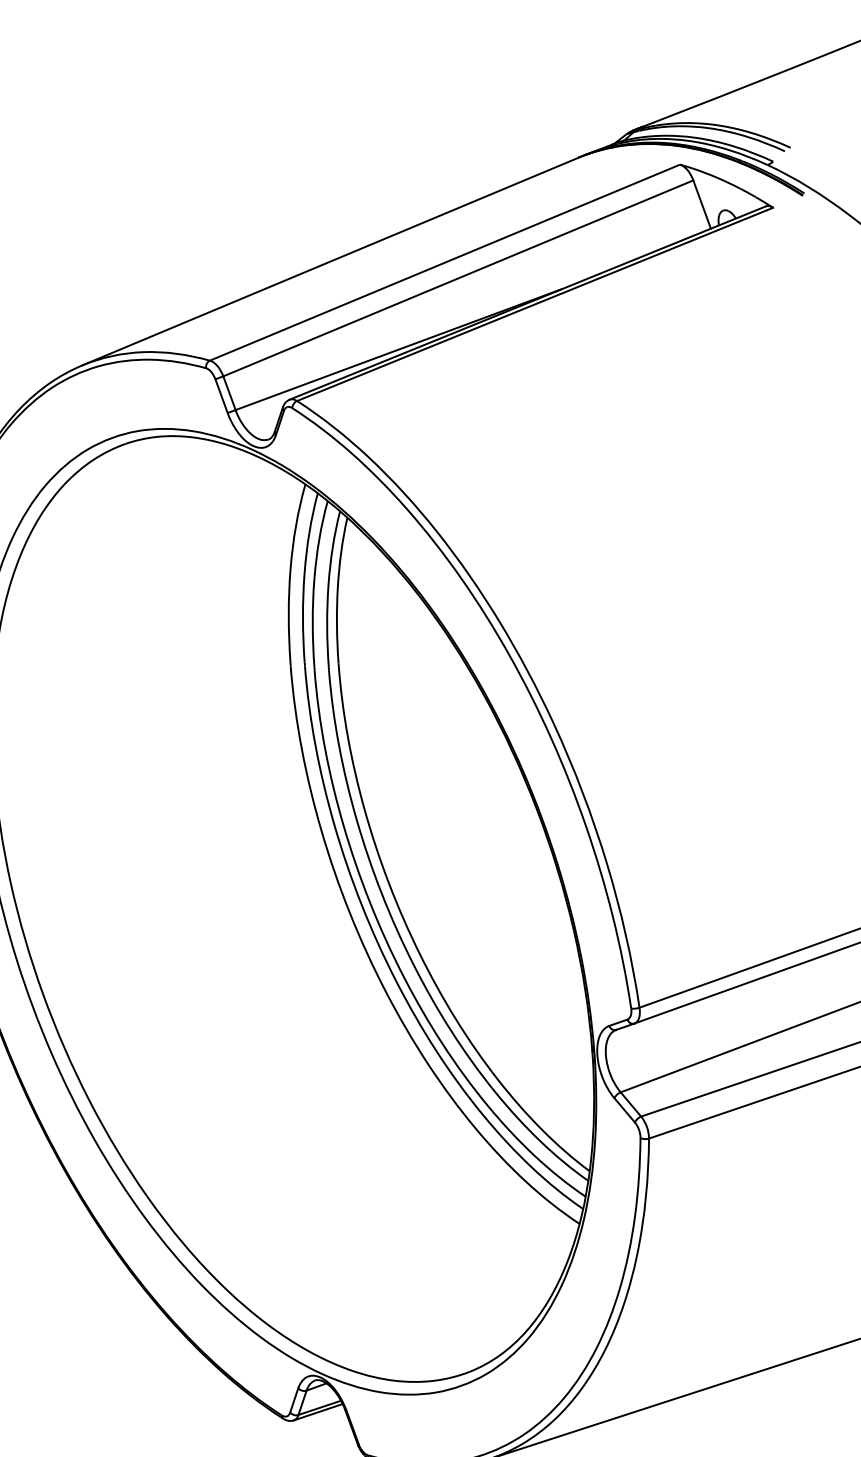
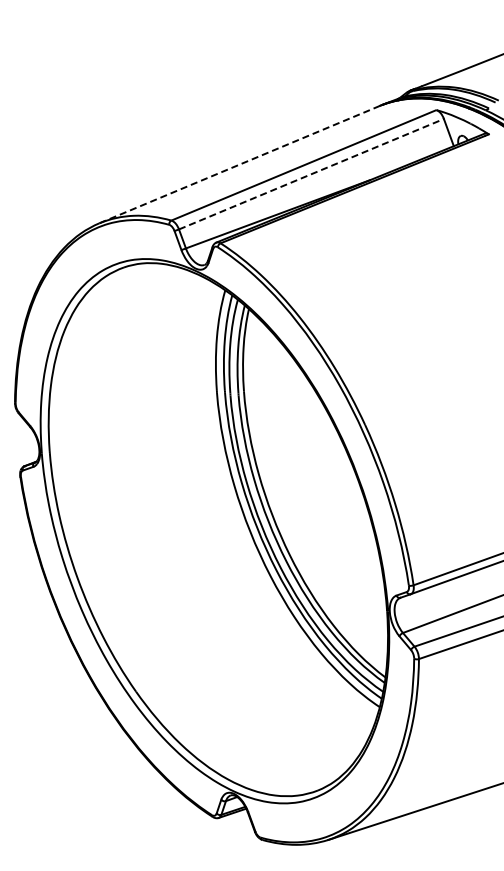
line: (330, 261) -> (239, 164), solid -> dashed
line: (458, 278) -> (311, 174), solid -> dashed

